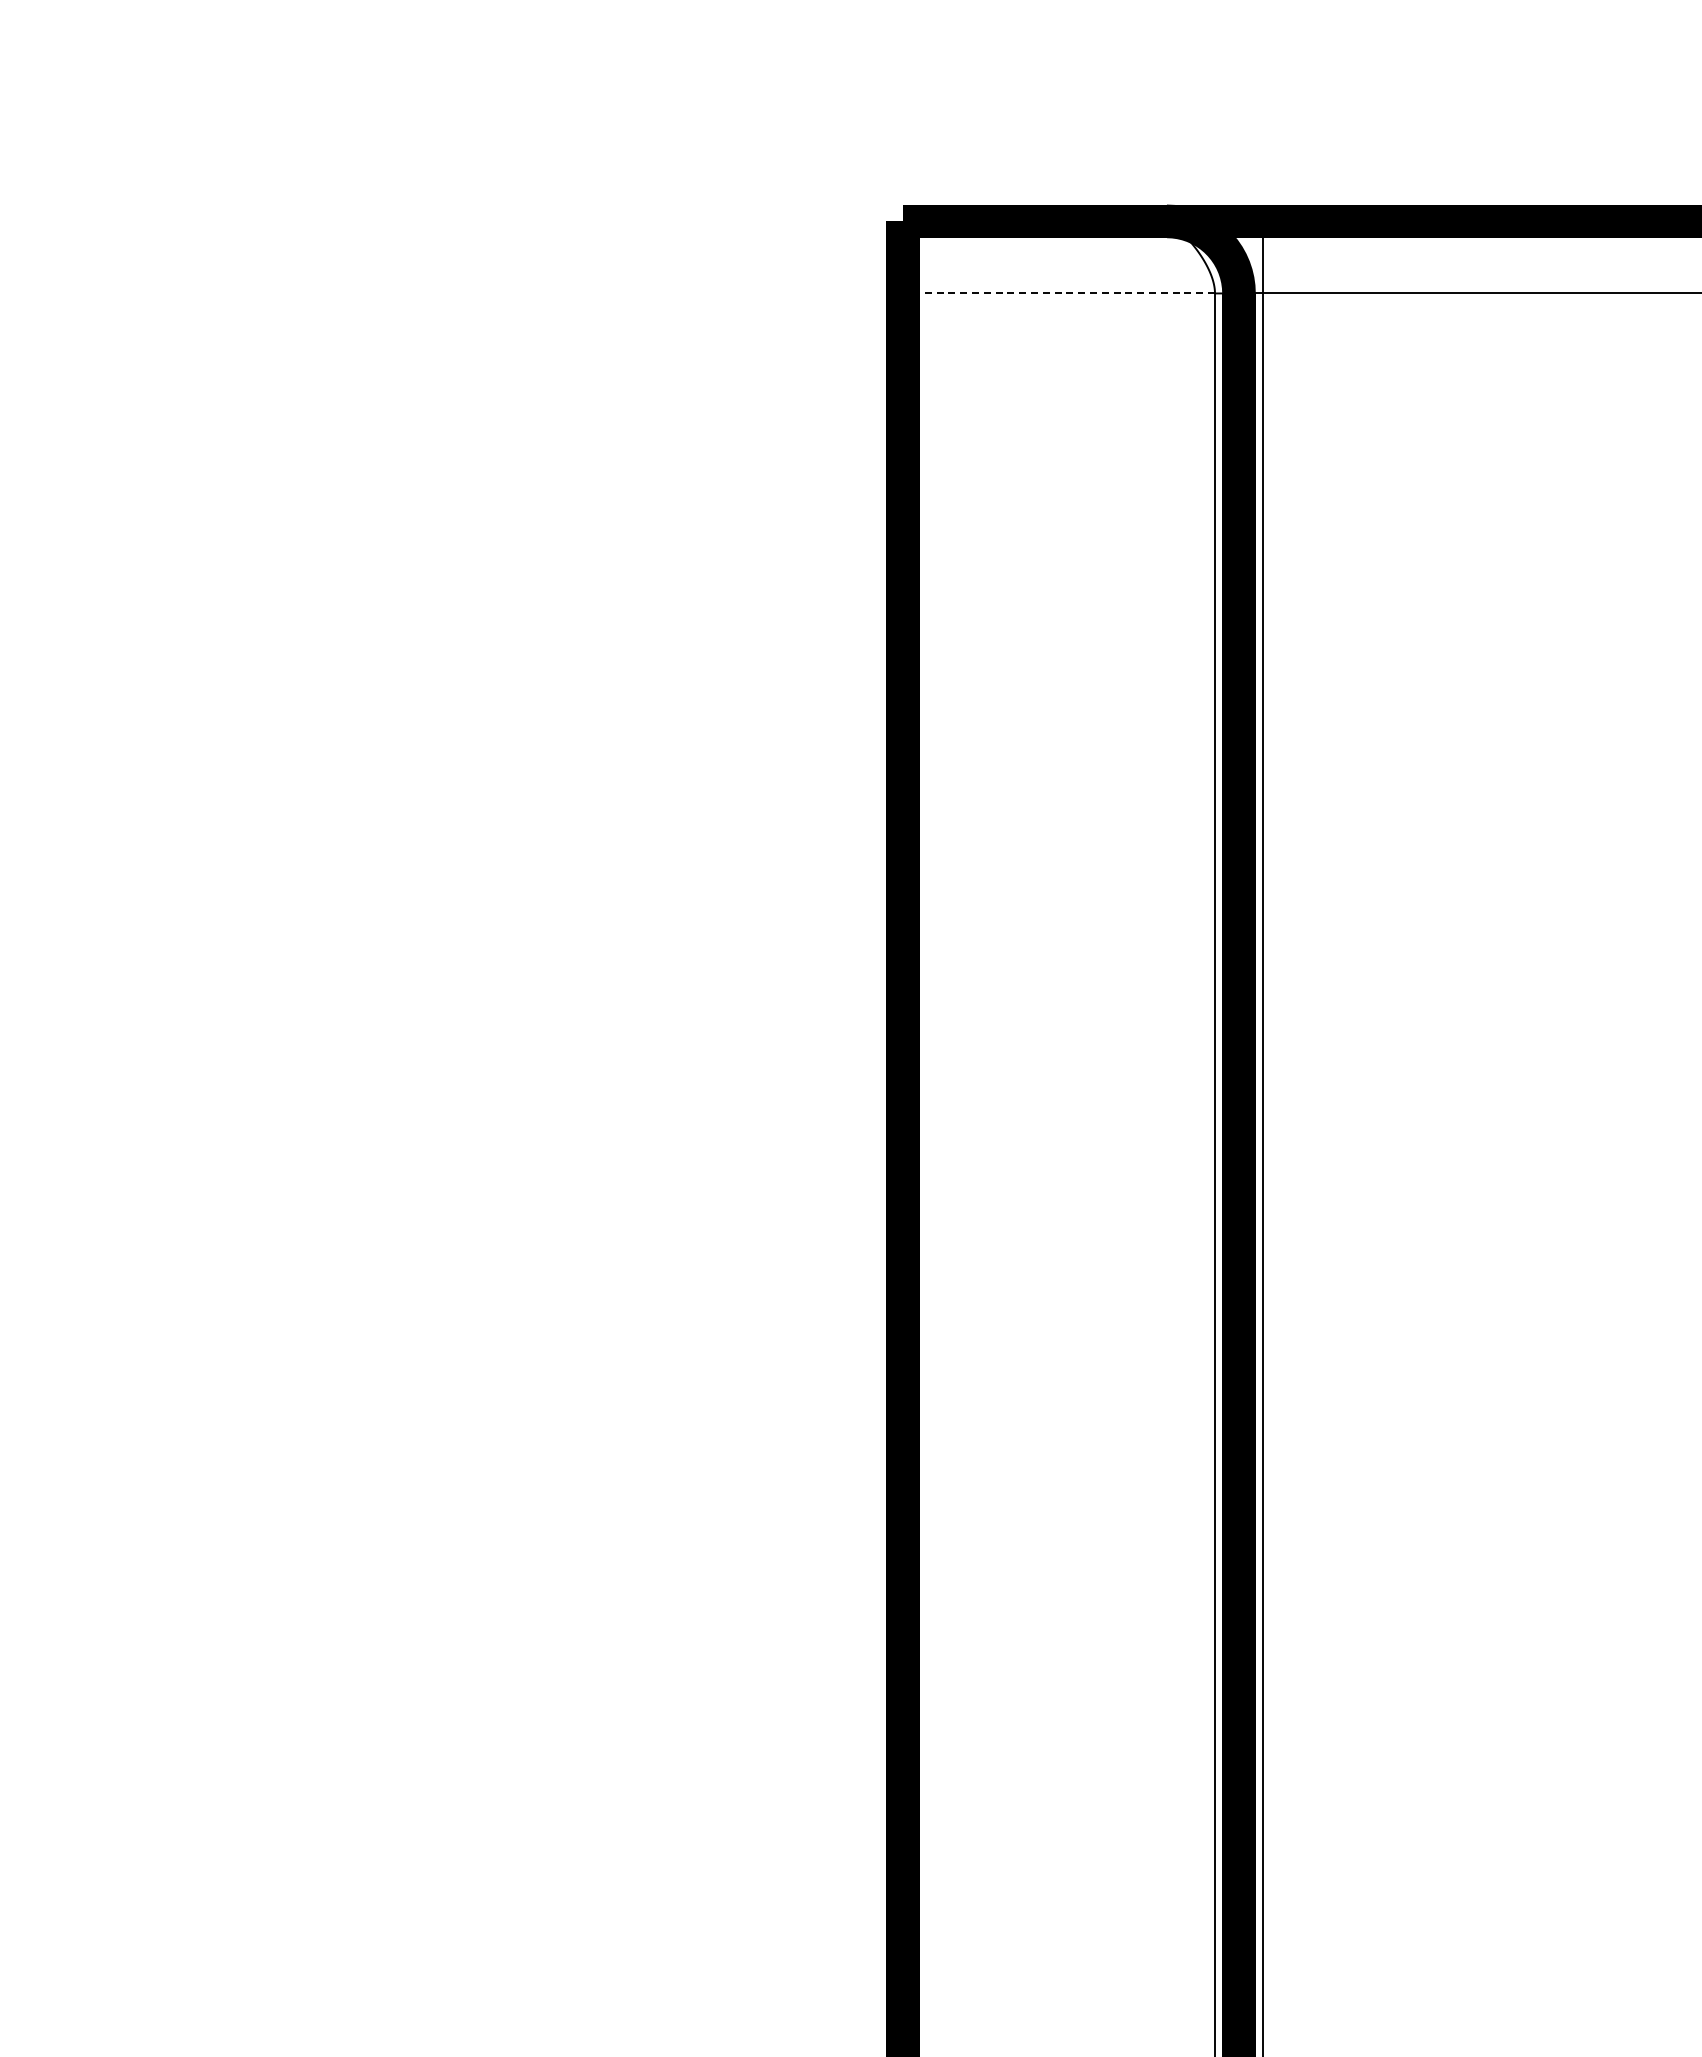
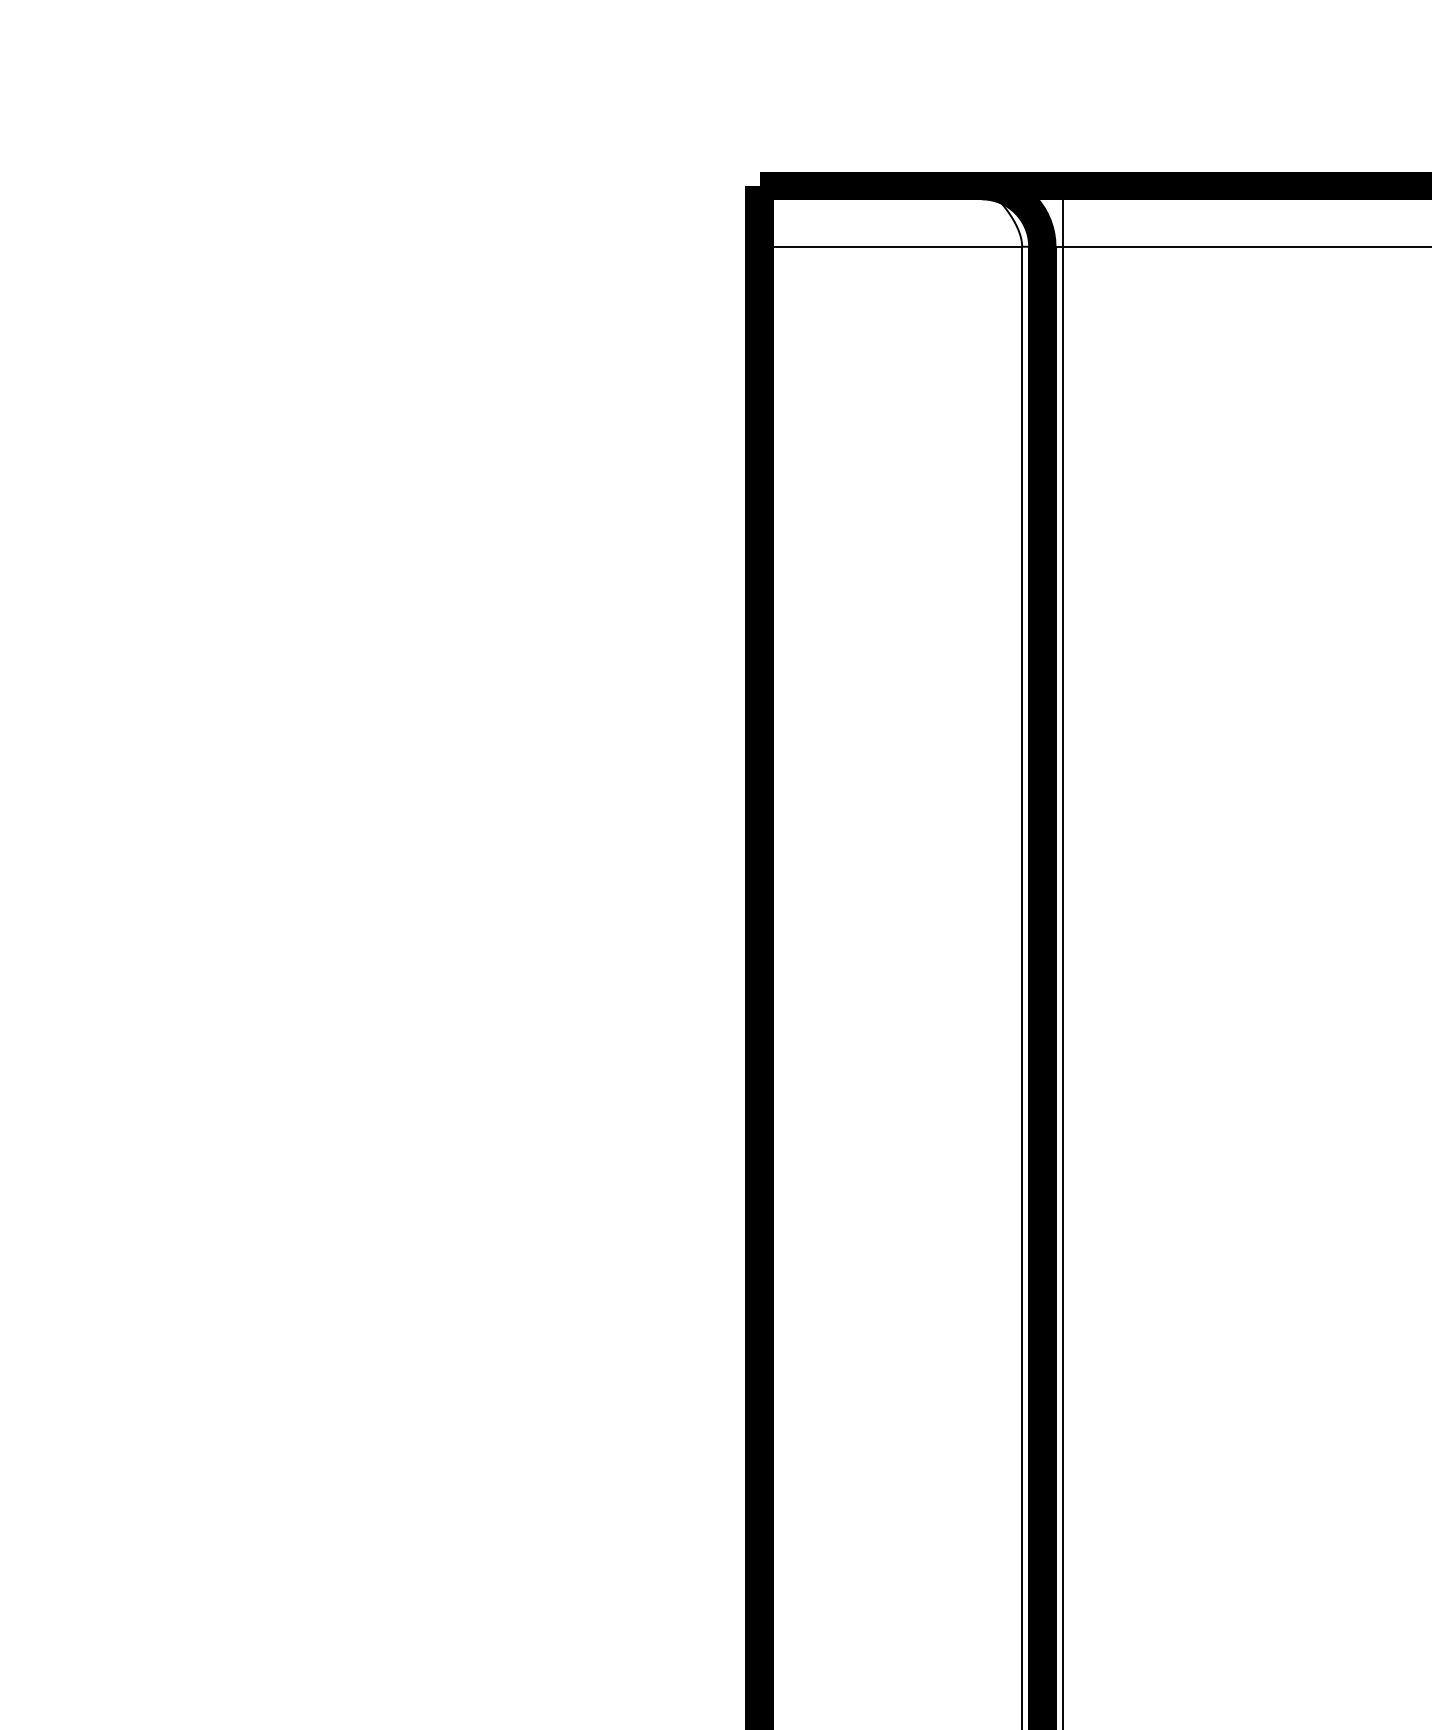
line: (1058, 293) -> (890, 246), dashed -> solid

